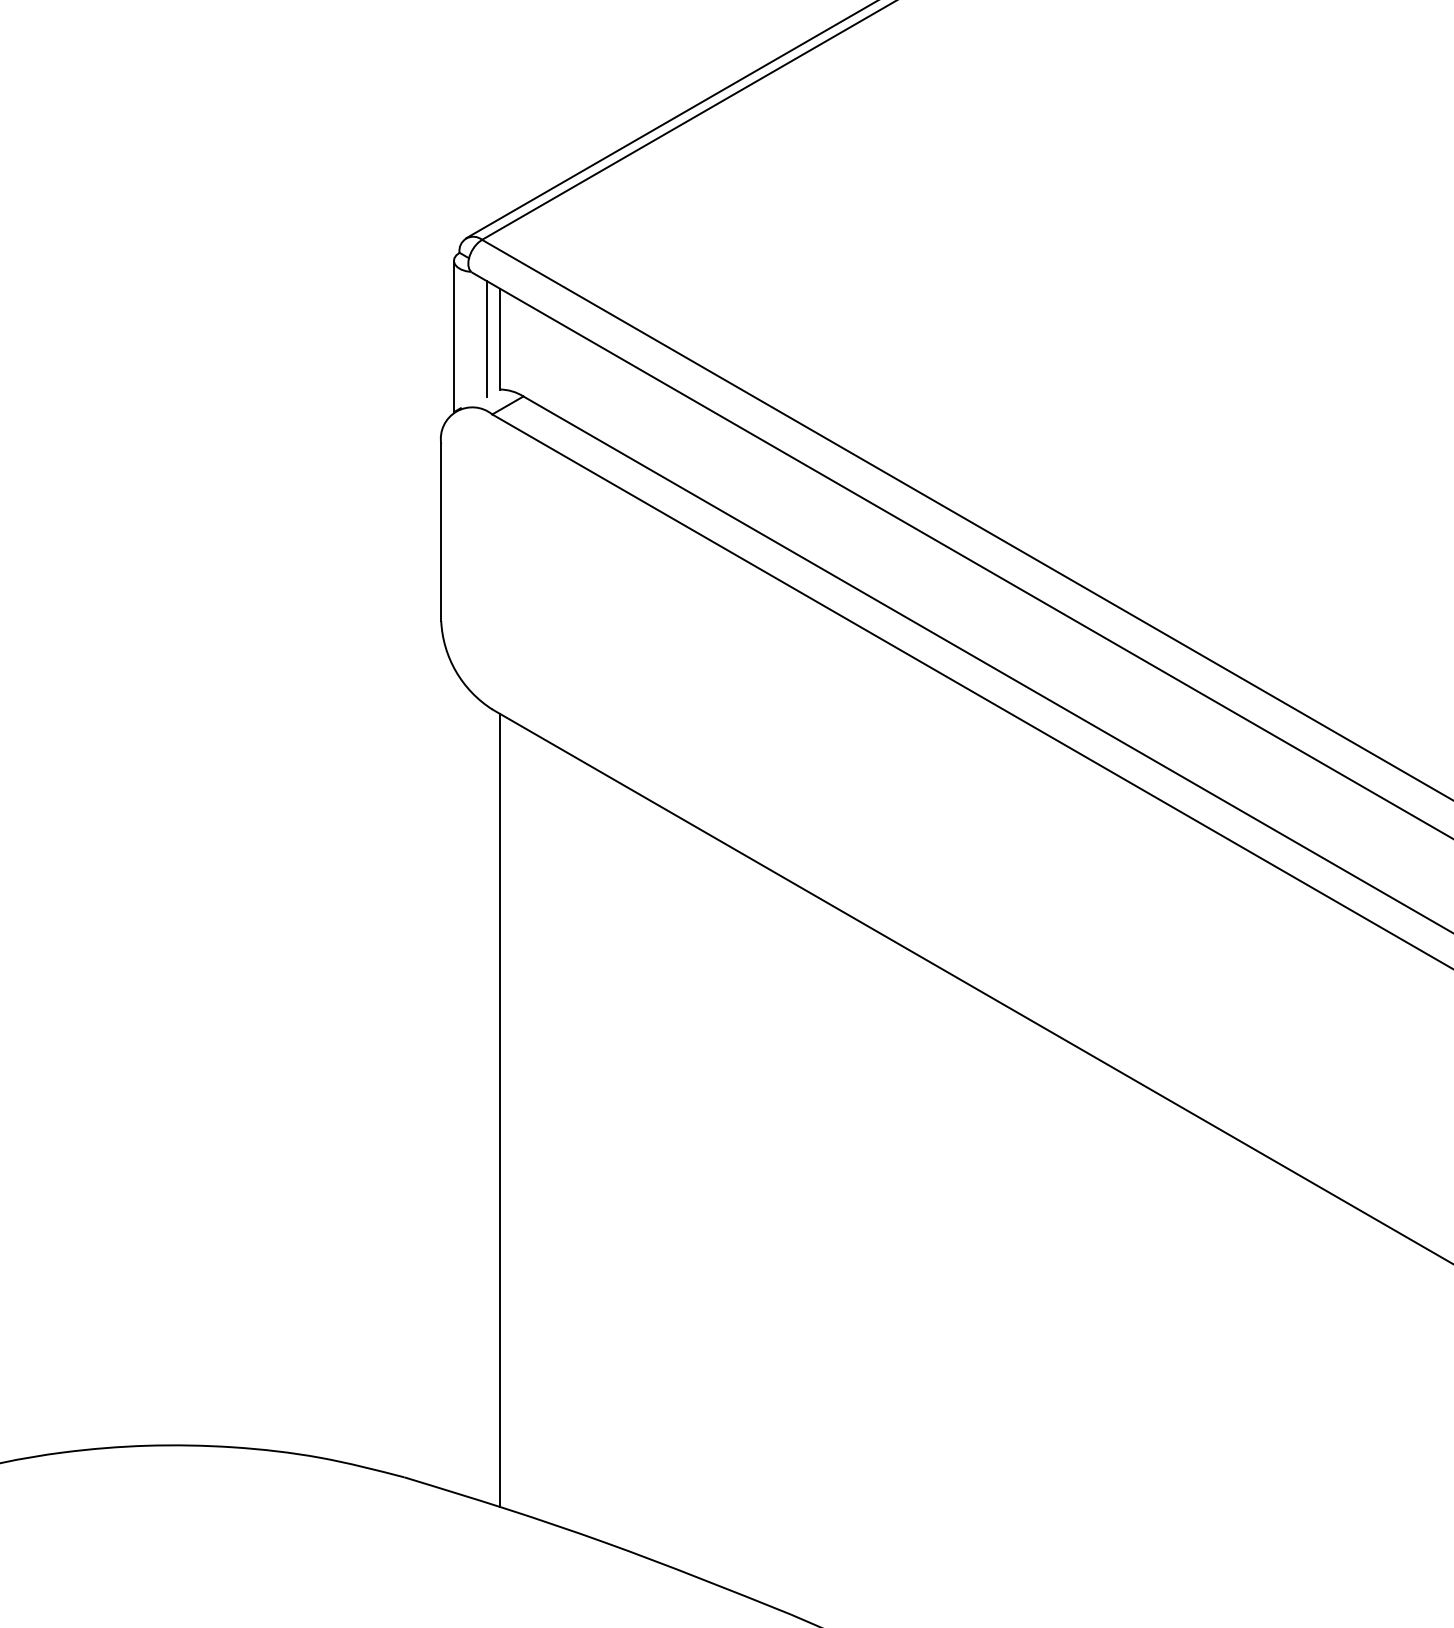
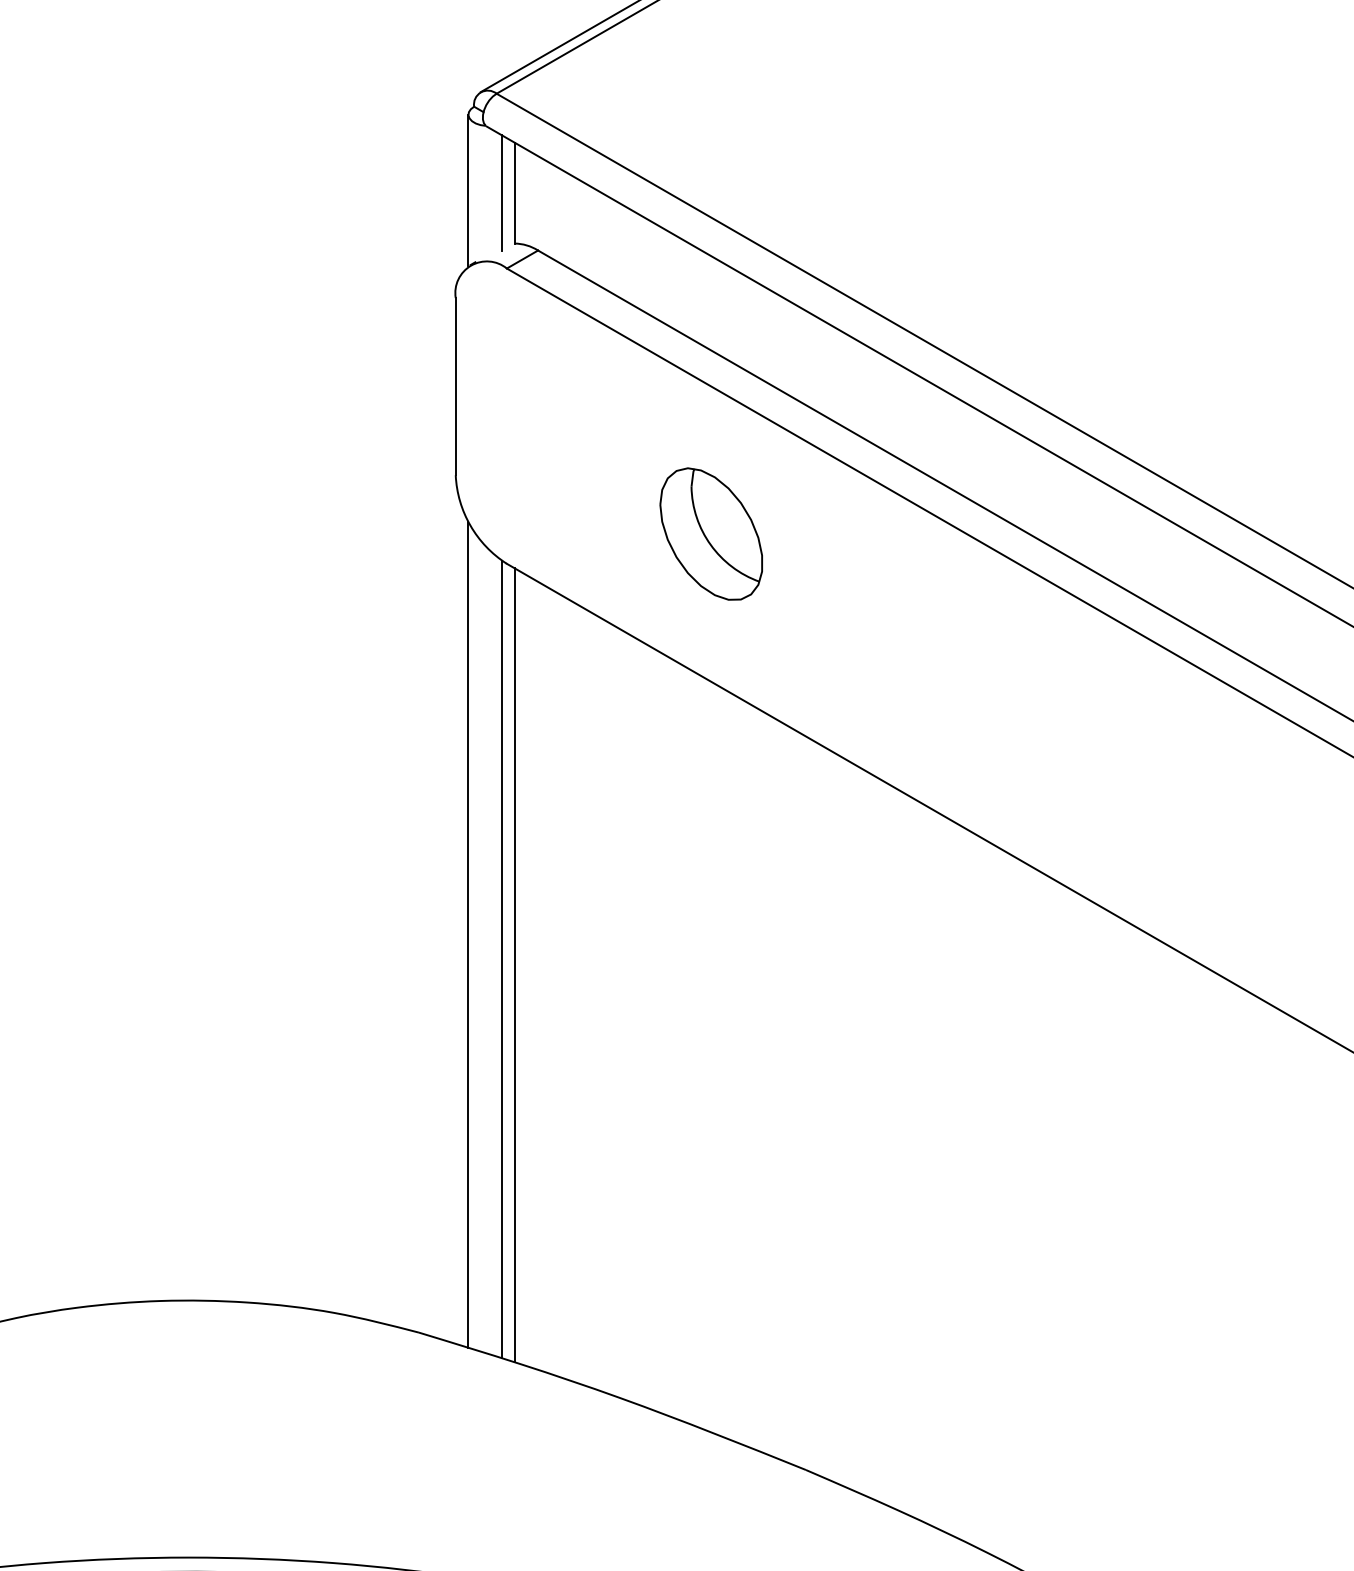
part: (696, 679) -> (711, 533), added
line: (453, 1079) -> (468, 934), added
line: (487, 1104) -> (502, 959), added

